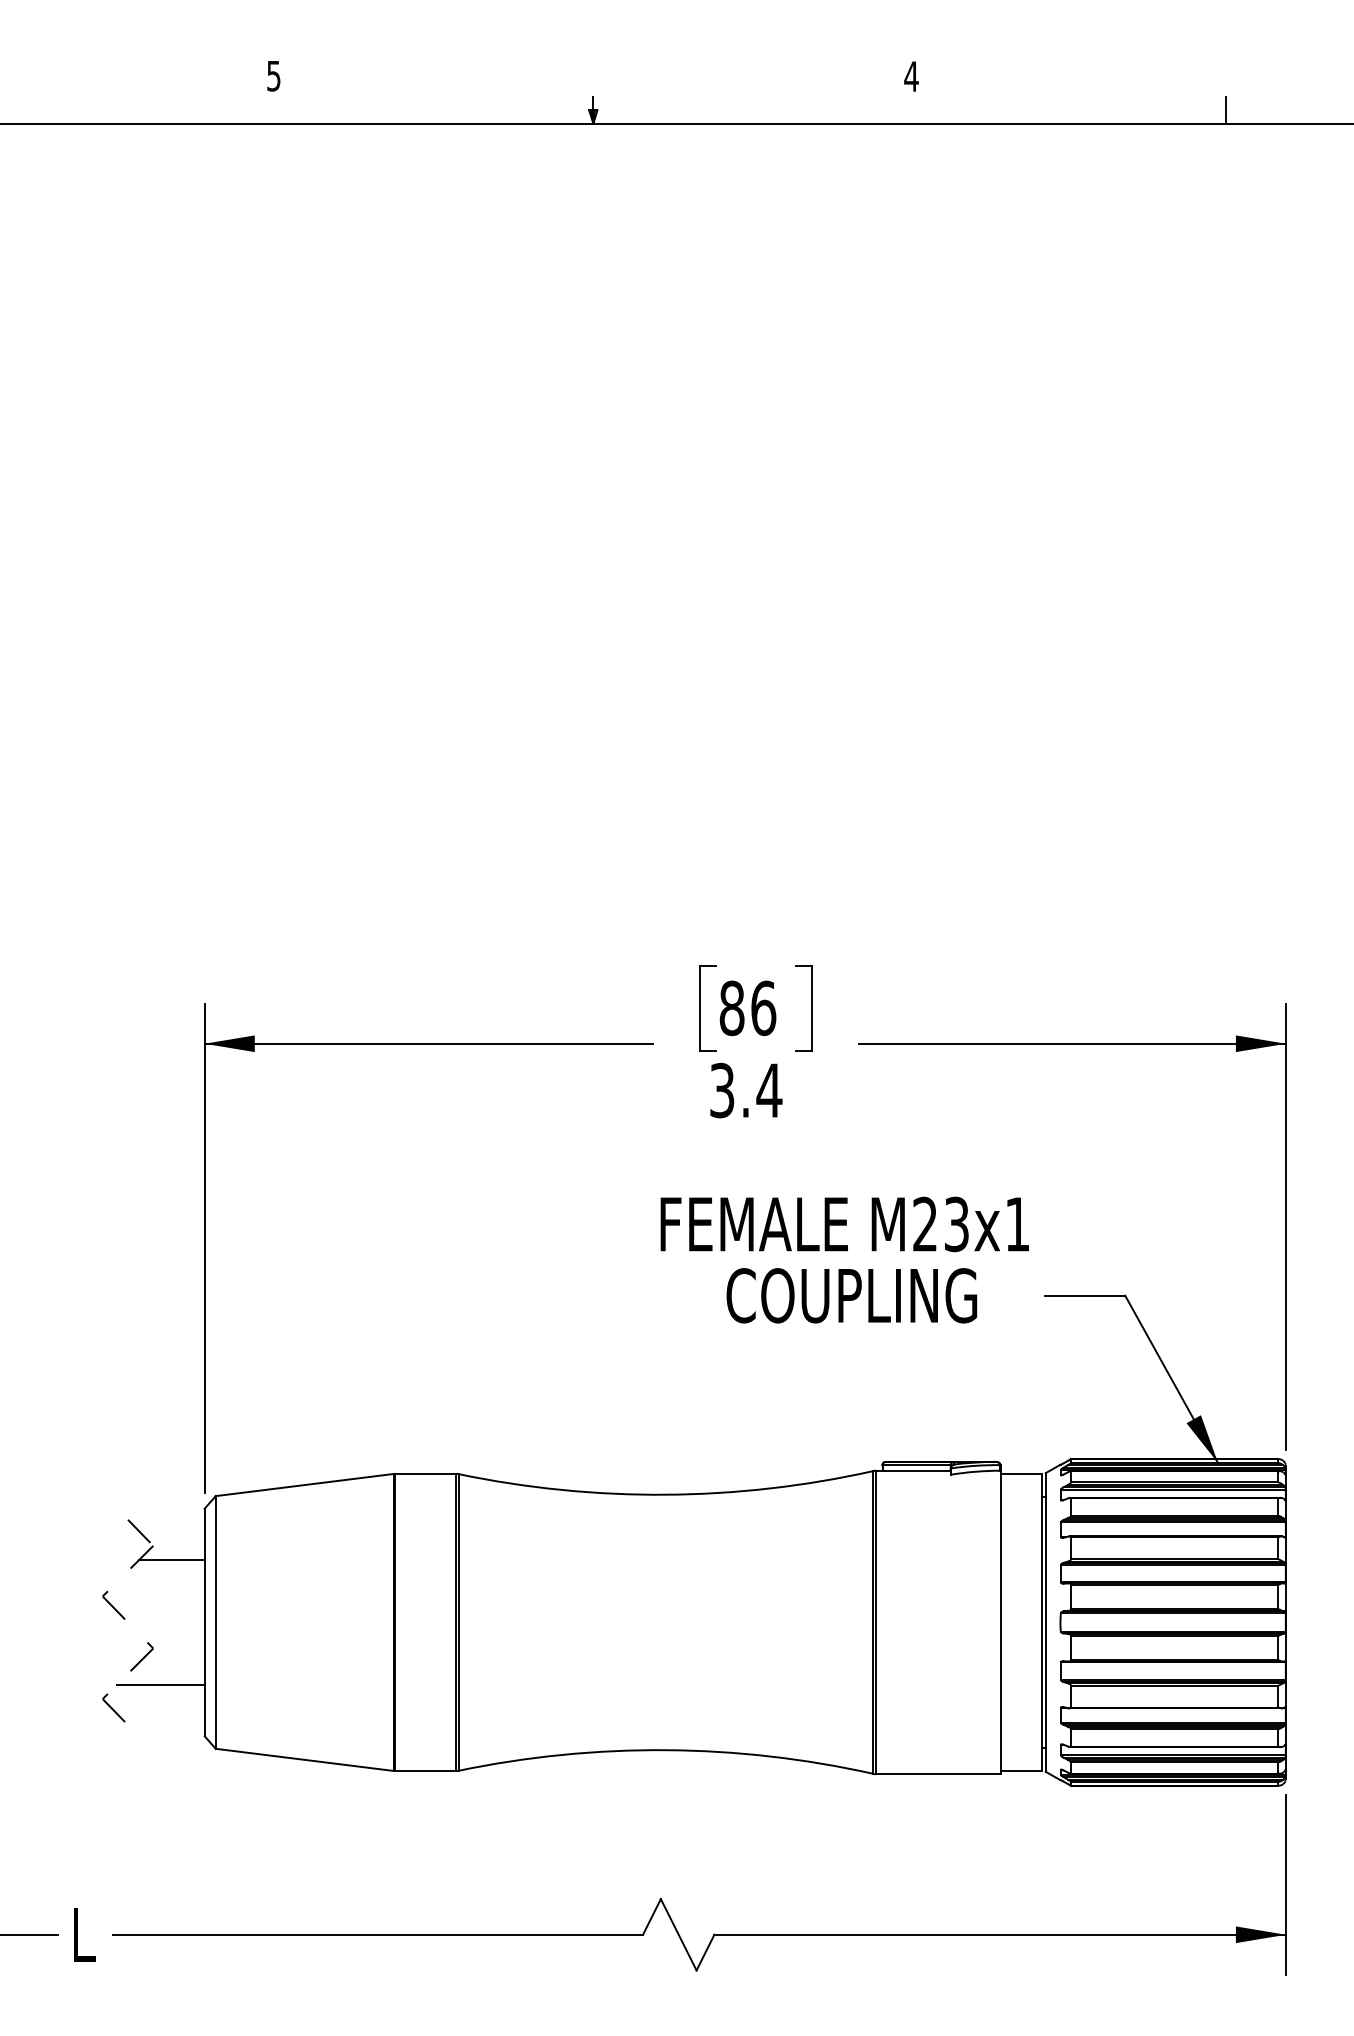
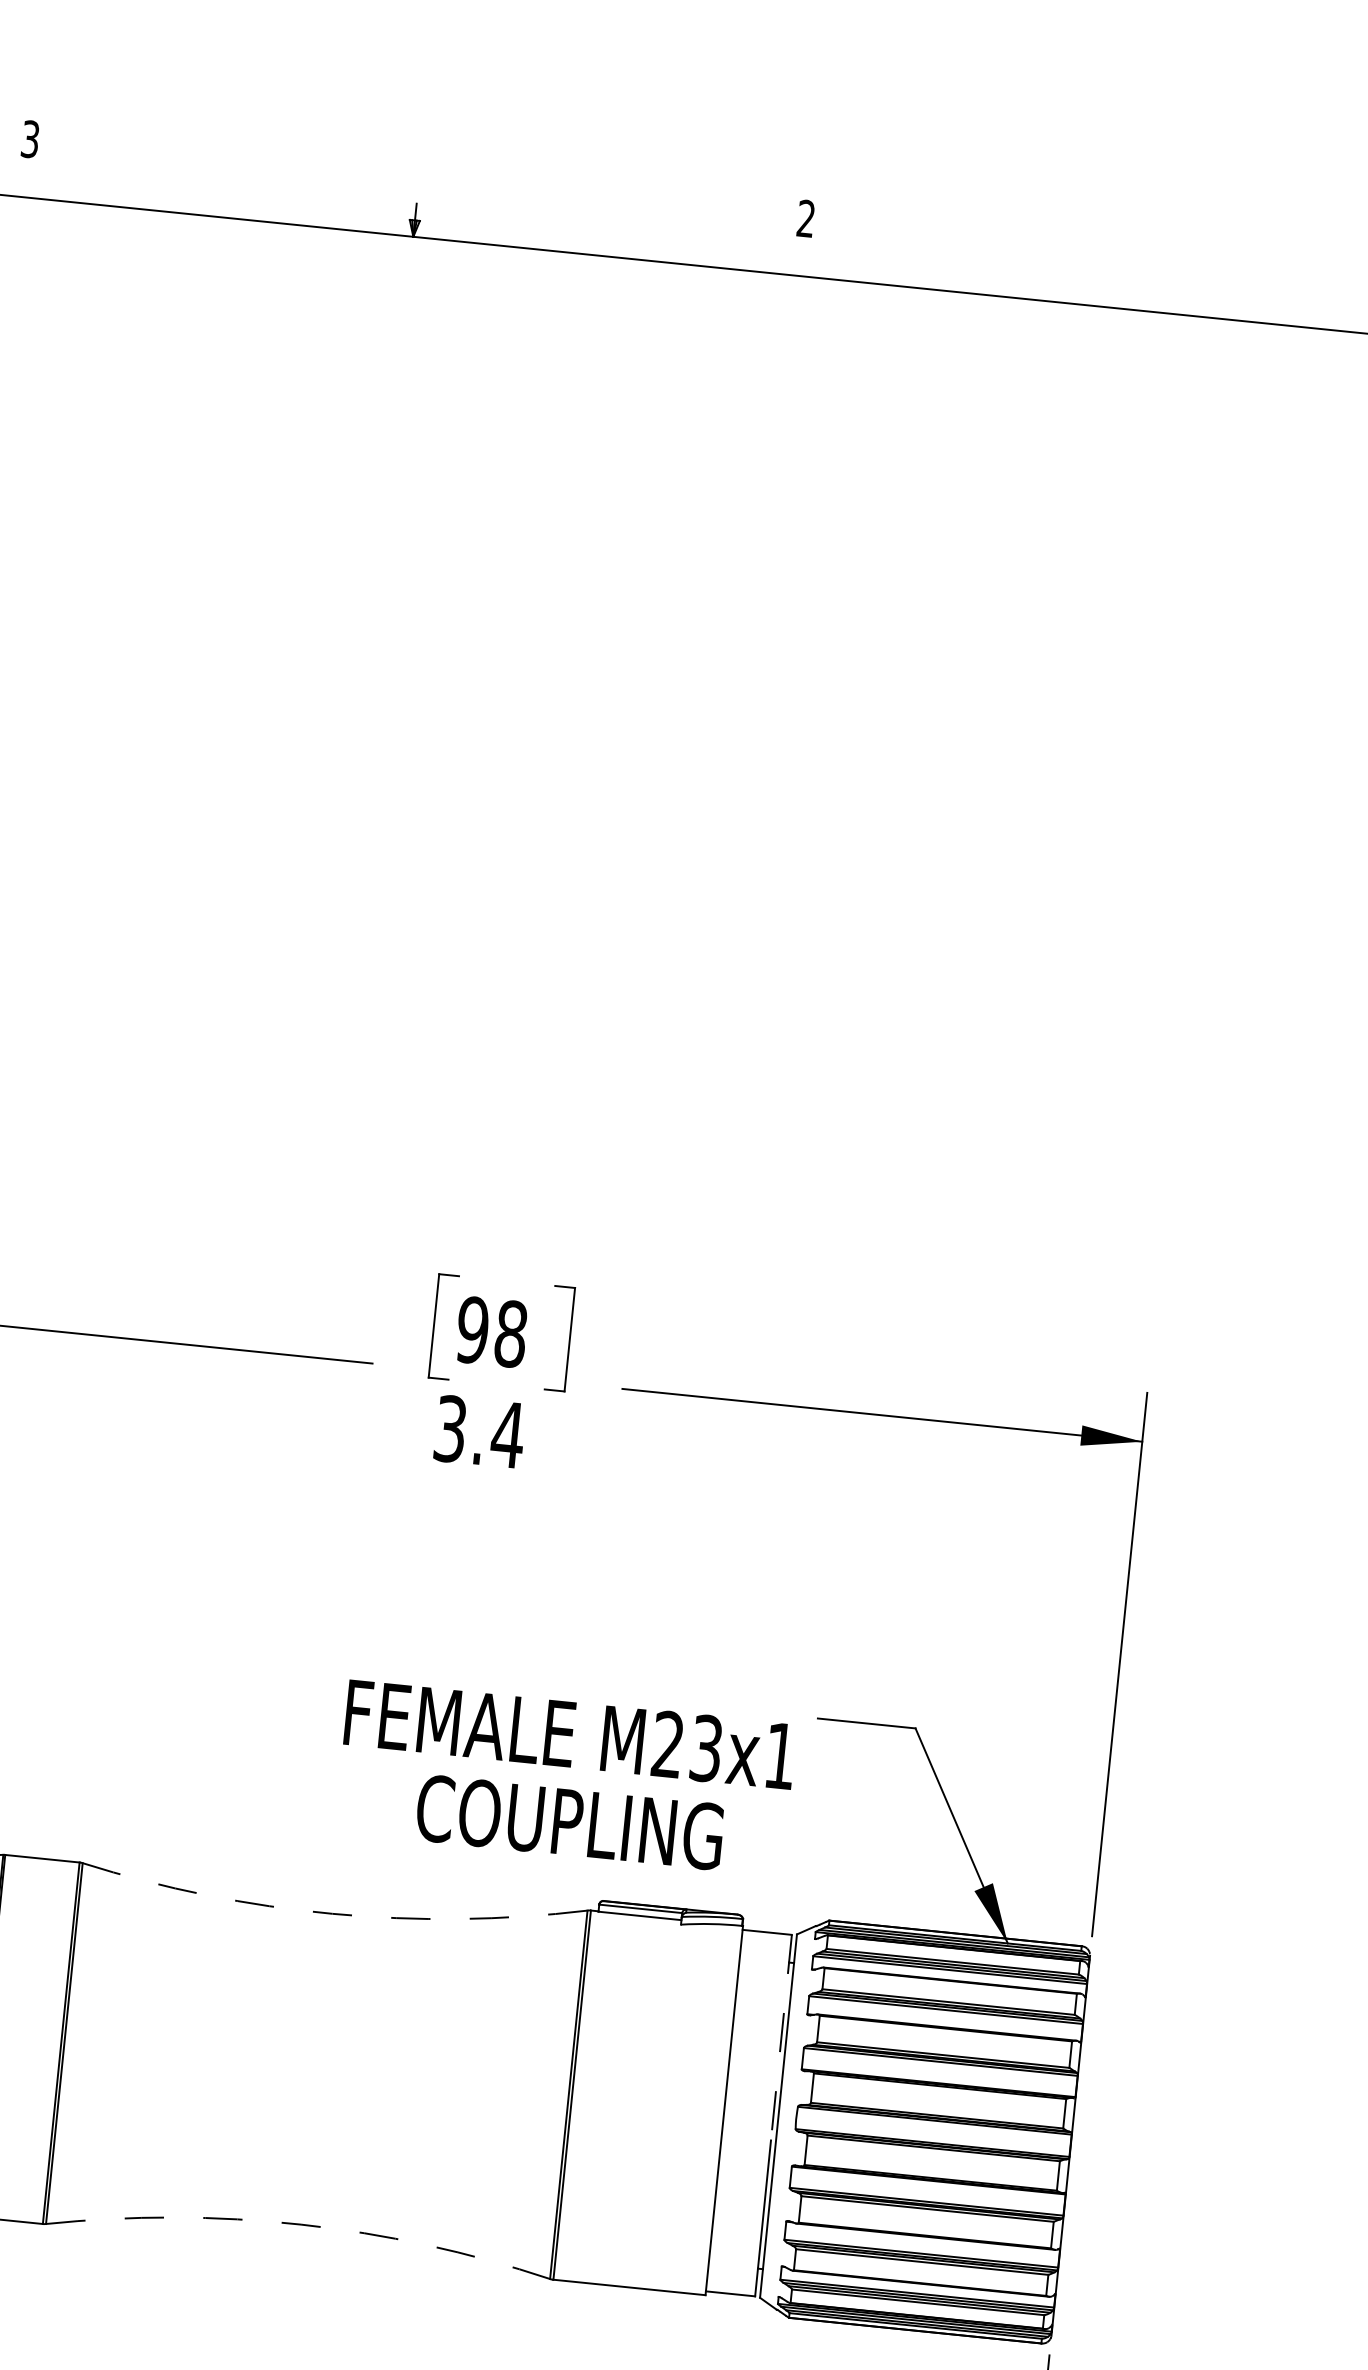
text: (273, 75) -> (30, 138), 5 -> 3
text: (911, 76) -> (806, 218), 4 -> 2
line: (1225, 109) -> (1184, 297), removed
text: (747, 1008) -> (491, 1332), 86 -> 98
text: (844, 1259) -> (565, 1777), moved
arc: (666, 1494) -> (332, 1913), solid -> dashed
line: (1041, 1558) -> (781, 2037), solid -> dashed
arc: (666, 1750) -> (301, 2225), solid -> dashed

